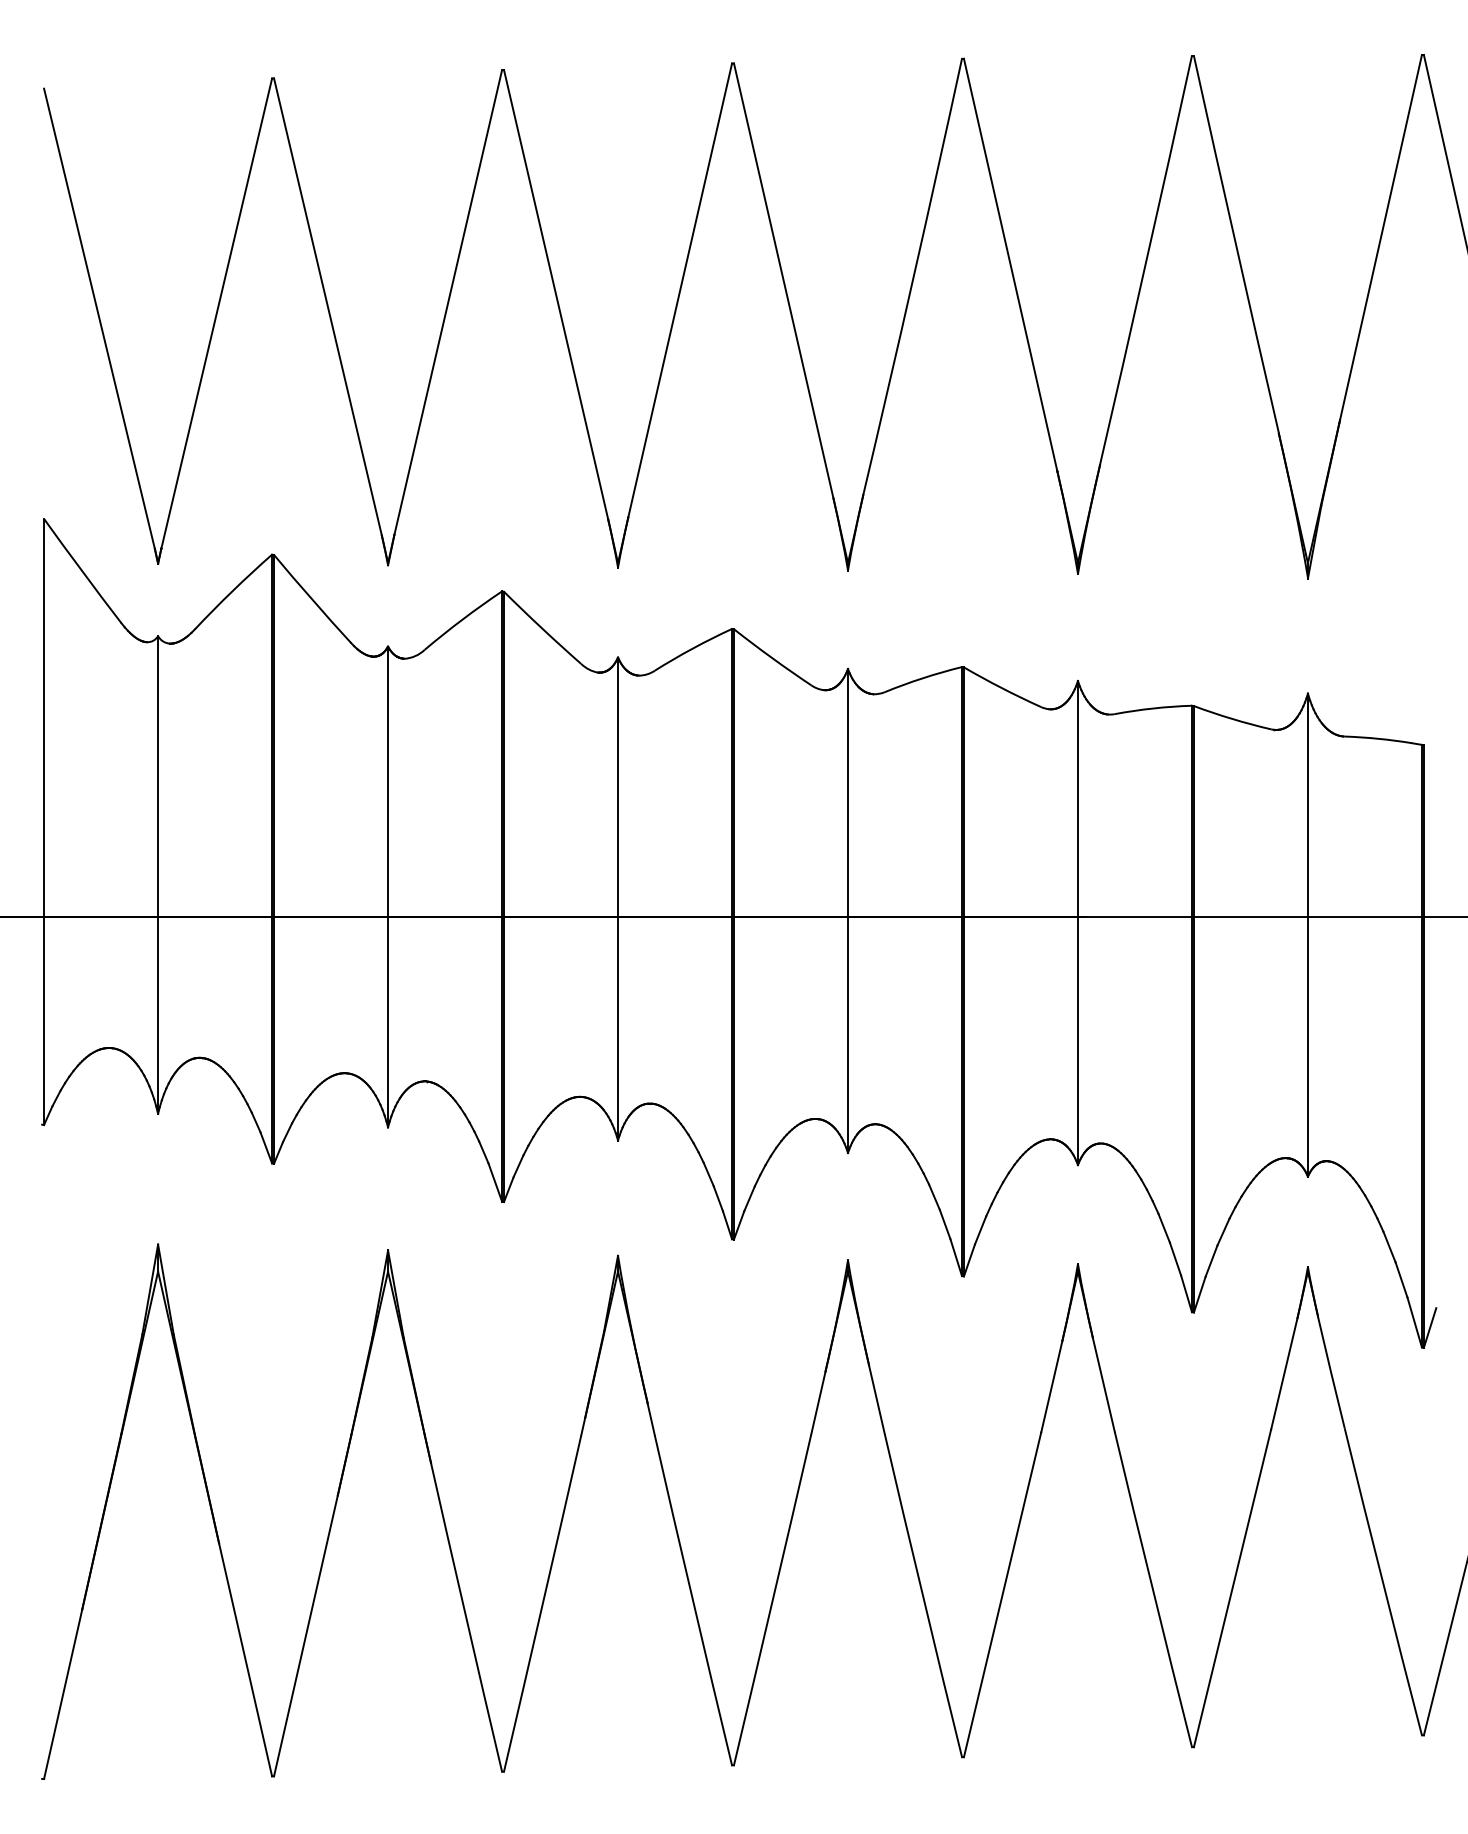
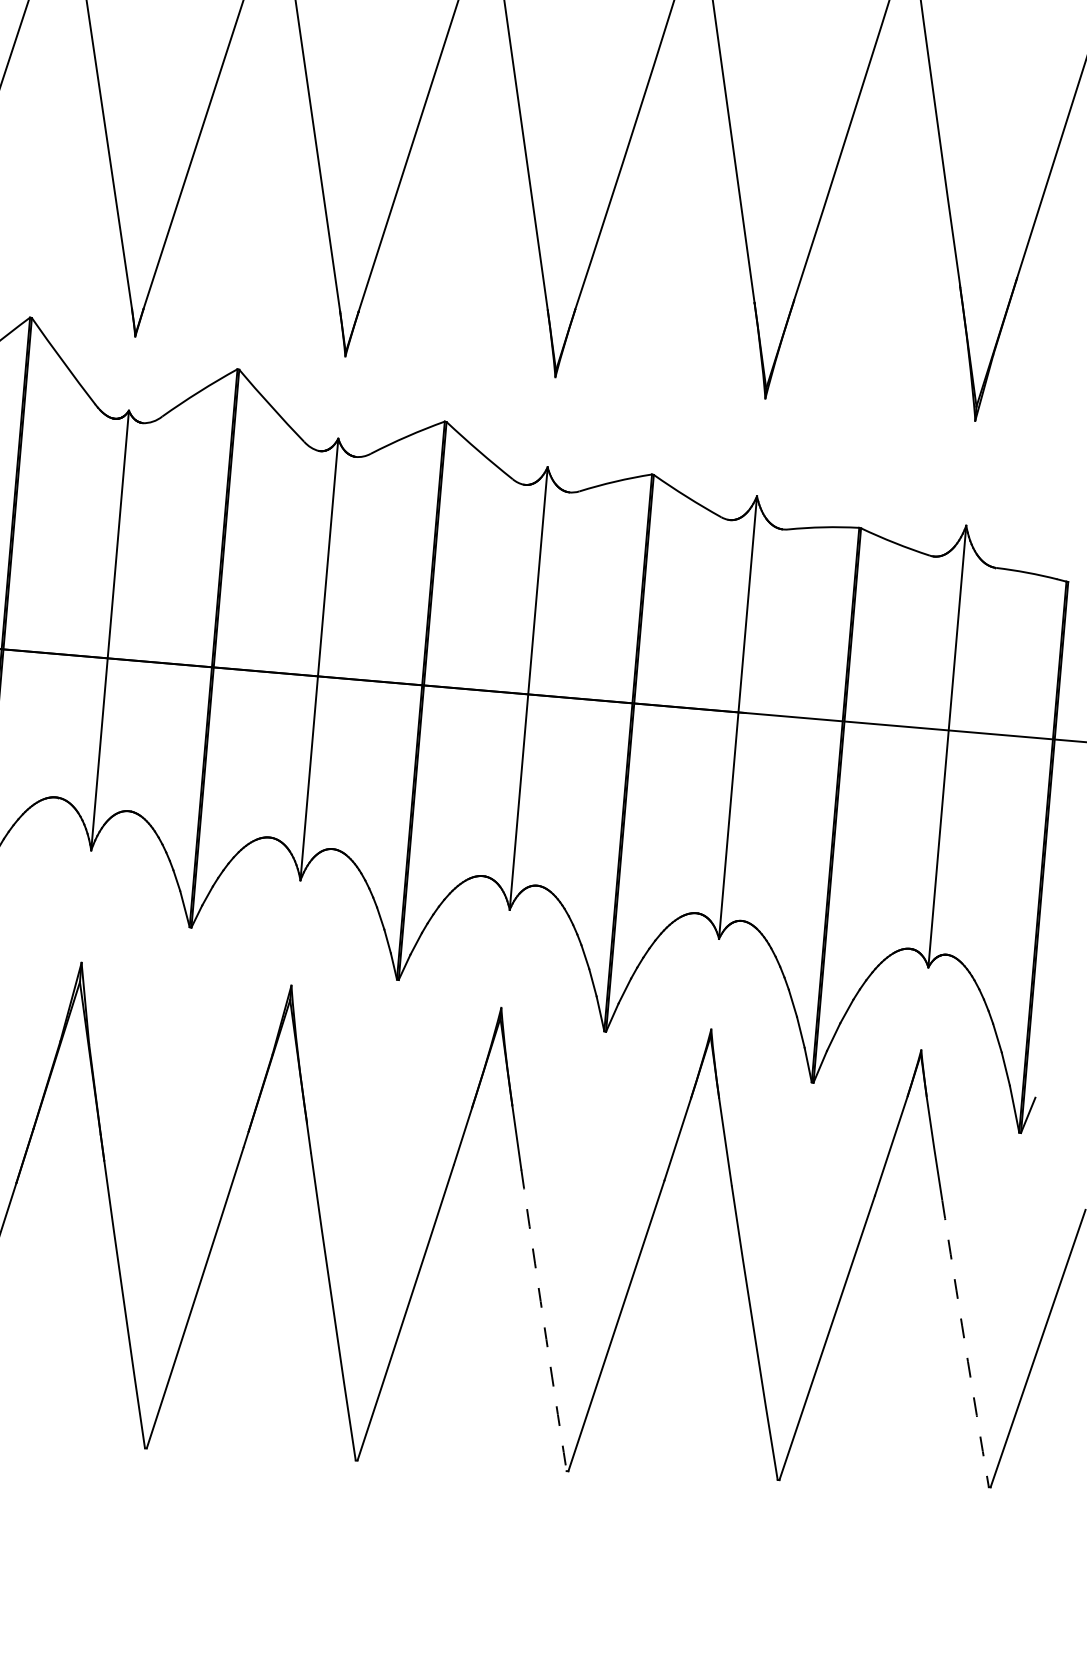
arc: (1382, 1581) -> (964, 1343), solid -> dashed
arc: (922, 1595) -> (543, 1320), solid -> dashed

